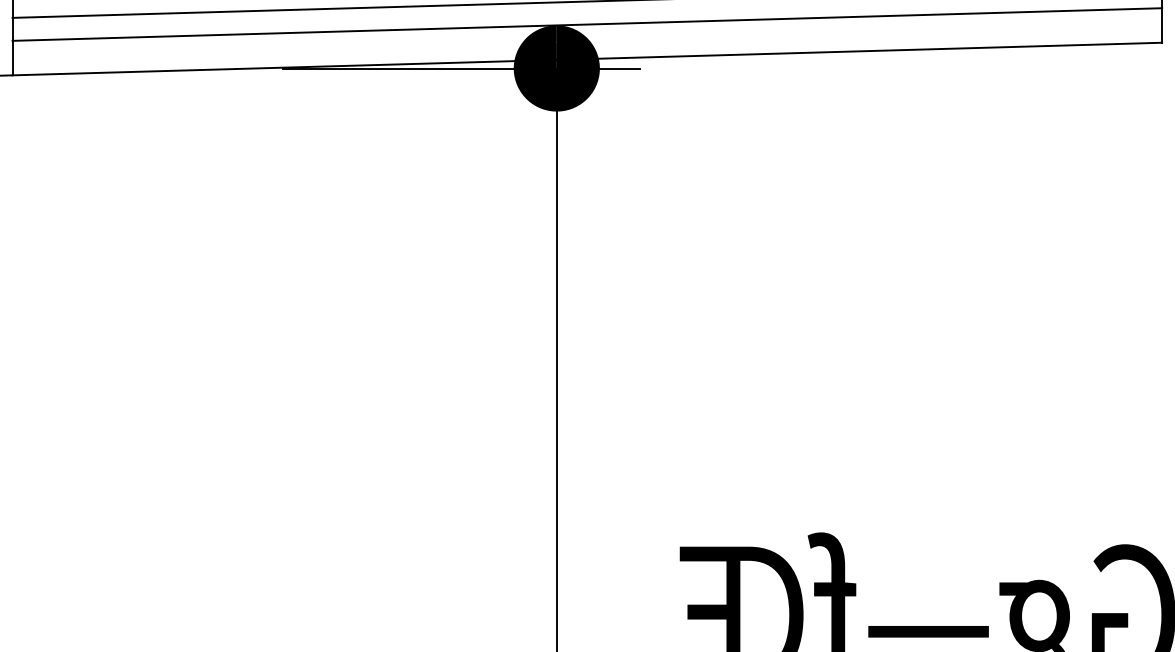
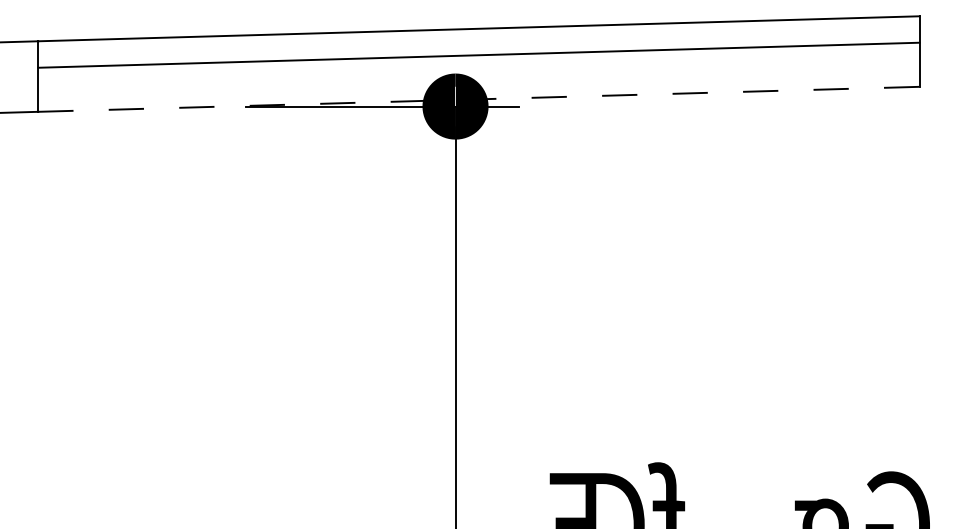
line: (586, 24) -> (478, 72), removed
line: (586, 59) -> (478, 99), solid -> dashed

